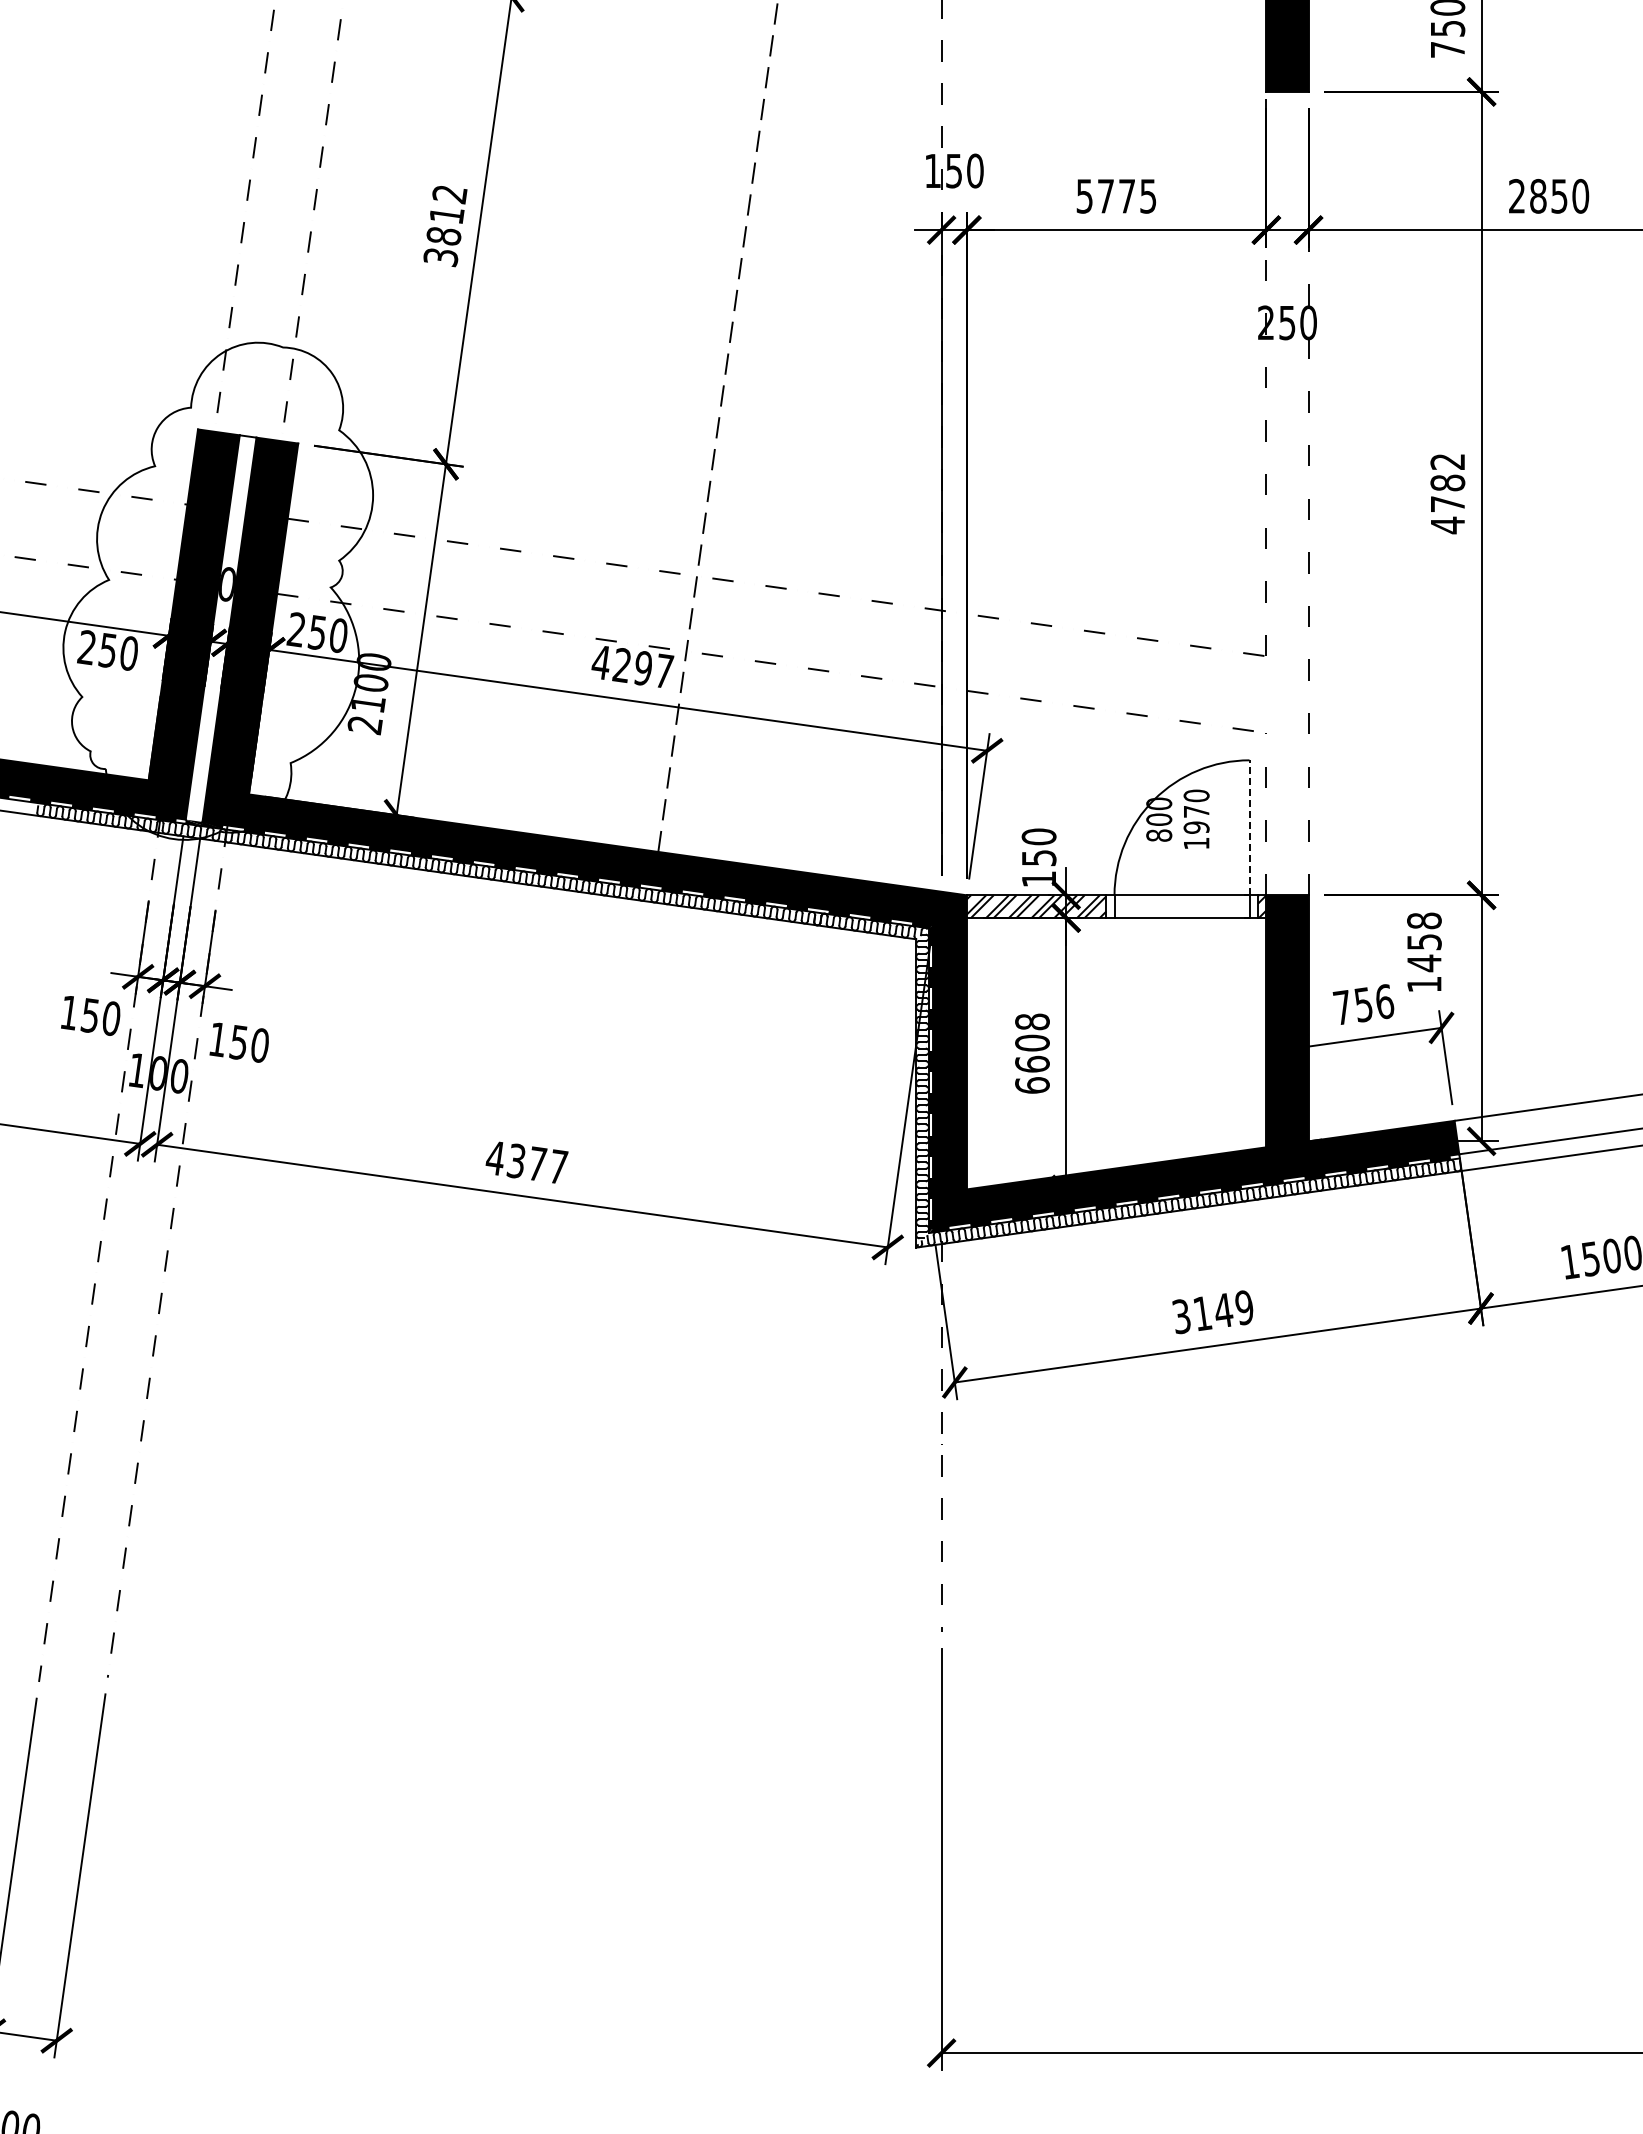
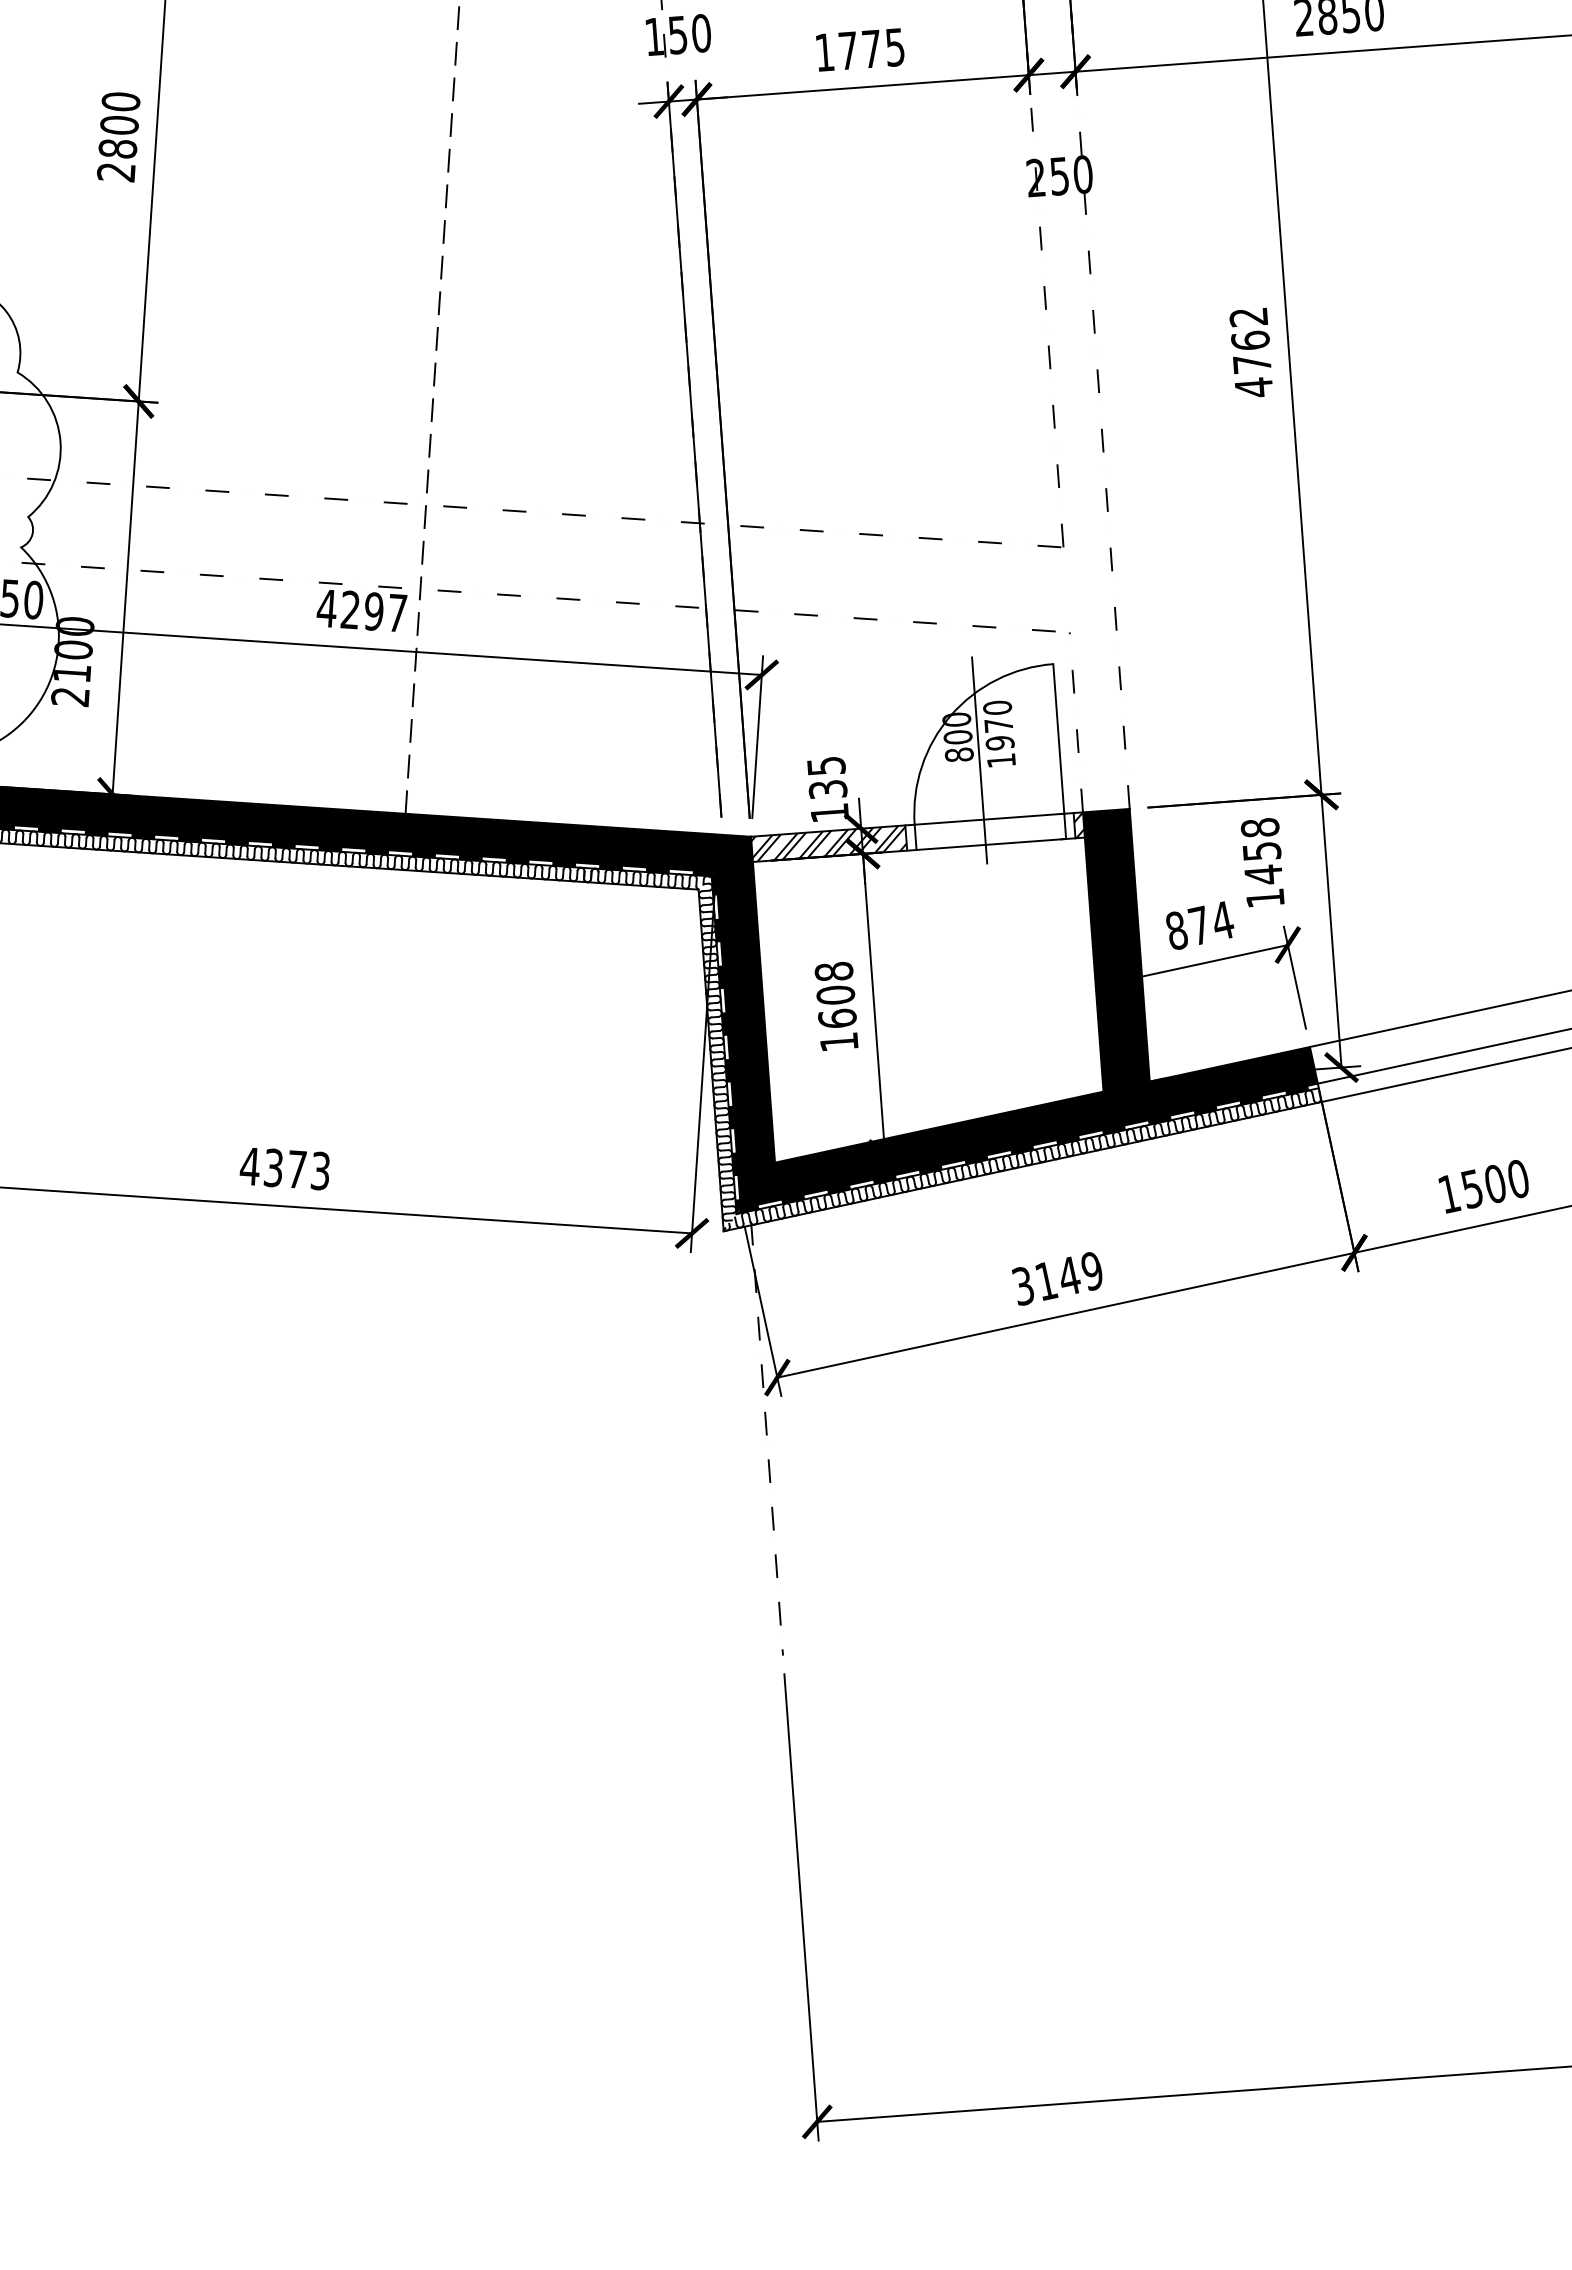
text: (1084, 196) -> (824, 52), 5775 -> 1775
text: (445, 226) -> (118, 137), 3812 -> 2800
text: (1447, 482) -> (1250, 340), 4782 -> 4762
line: (1249, 827) -> (1058, 738), dashed -> solid
line: (1177, 841) -> (980, 759), added
text: (1038, 846) -> (826, 776), 150 -> 135
text: (1363, 1004) -> (1199, 925), 756 -> 874
text: (1032, 1085) -> (839, 1042), 6608 -> 1608
text: (558, 1166) -> (320, 1170), 4377 -> 4373

